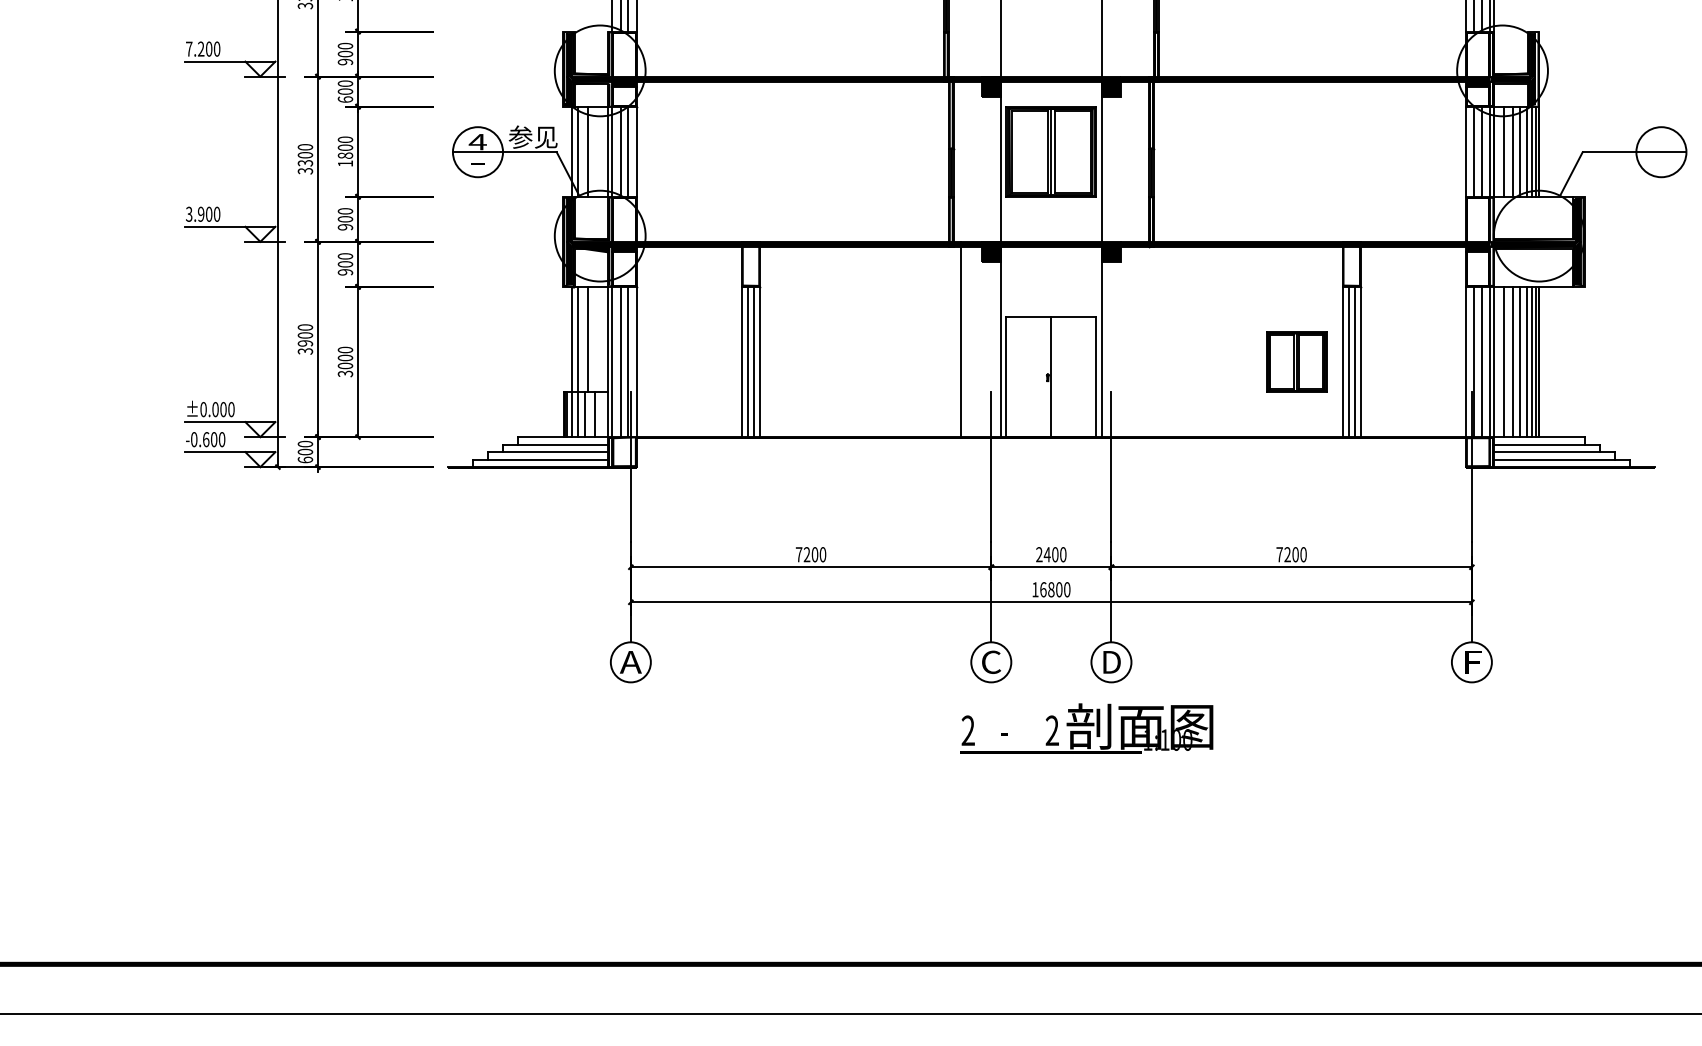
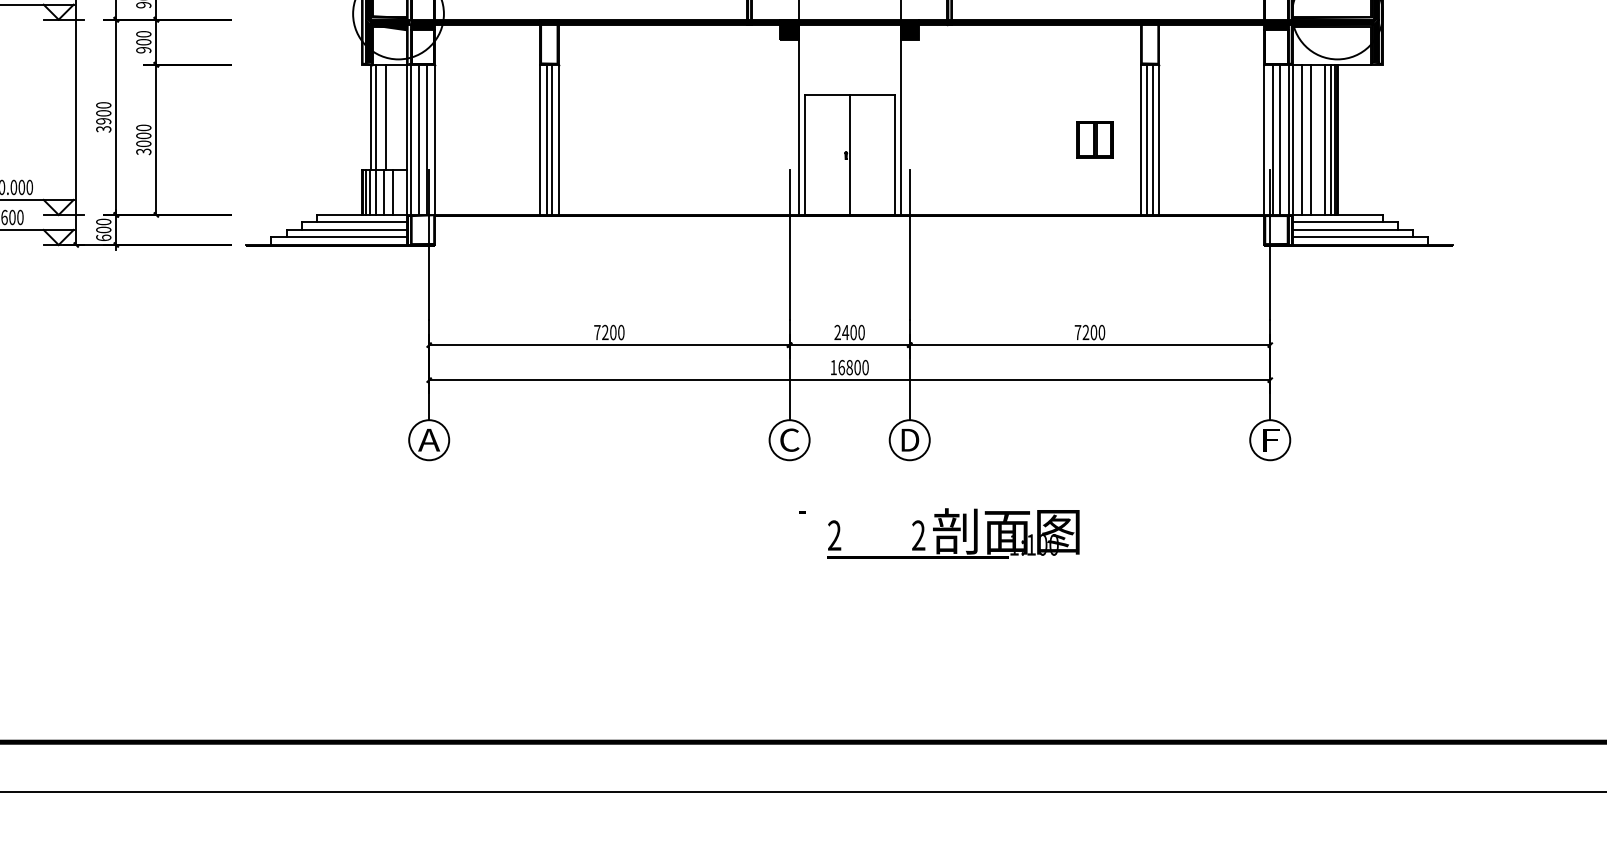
line: (961, 339) -> (759, 117), removed
part: (1296, 361) -> (1094, 139), size x0.6
line: (1520, 361) -> (1318, 139), removed
text: (1086, 728) -> (952, 533), moved

